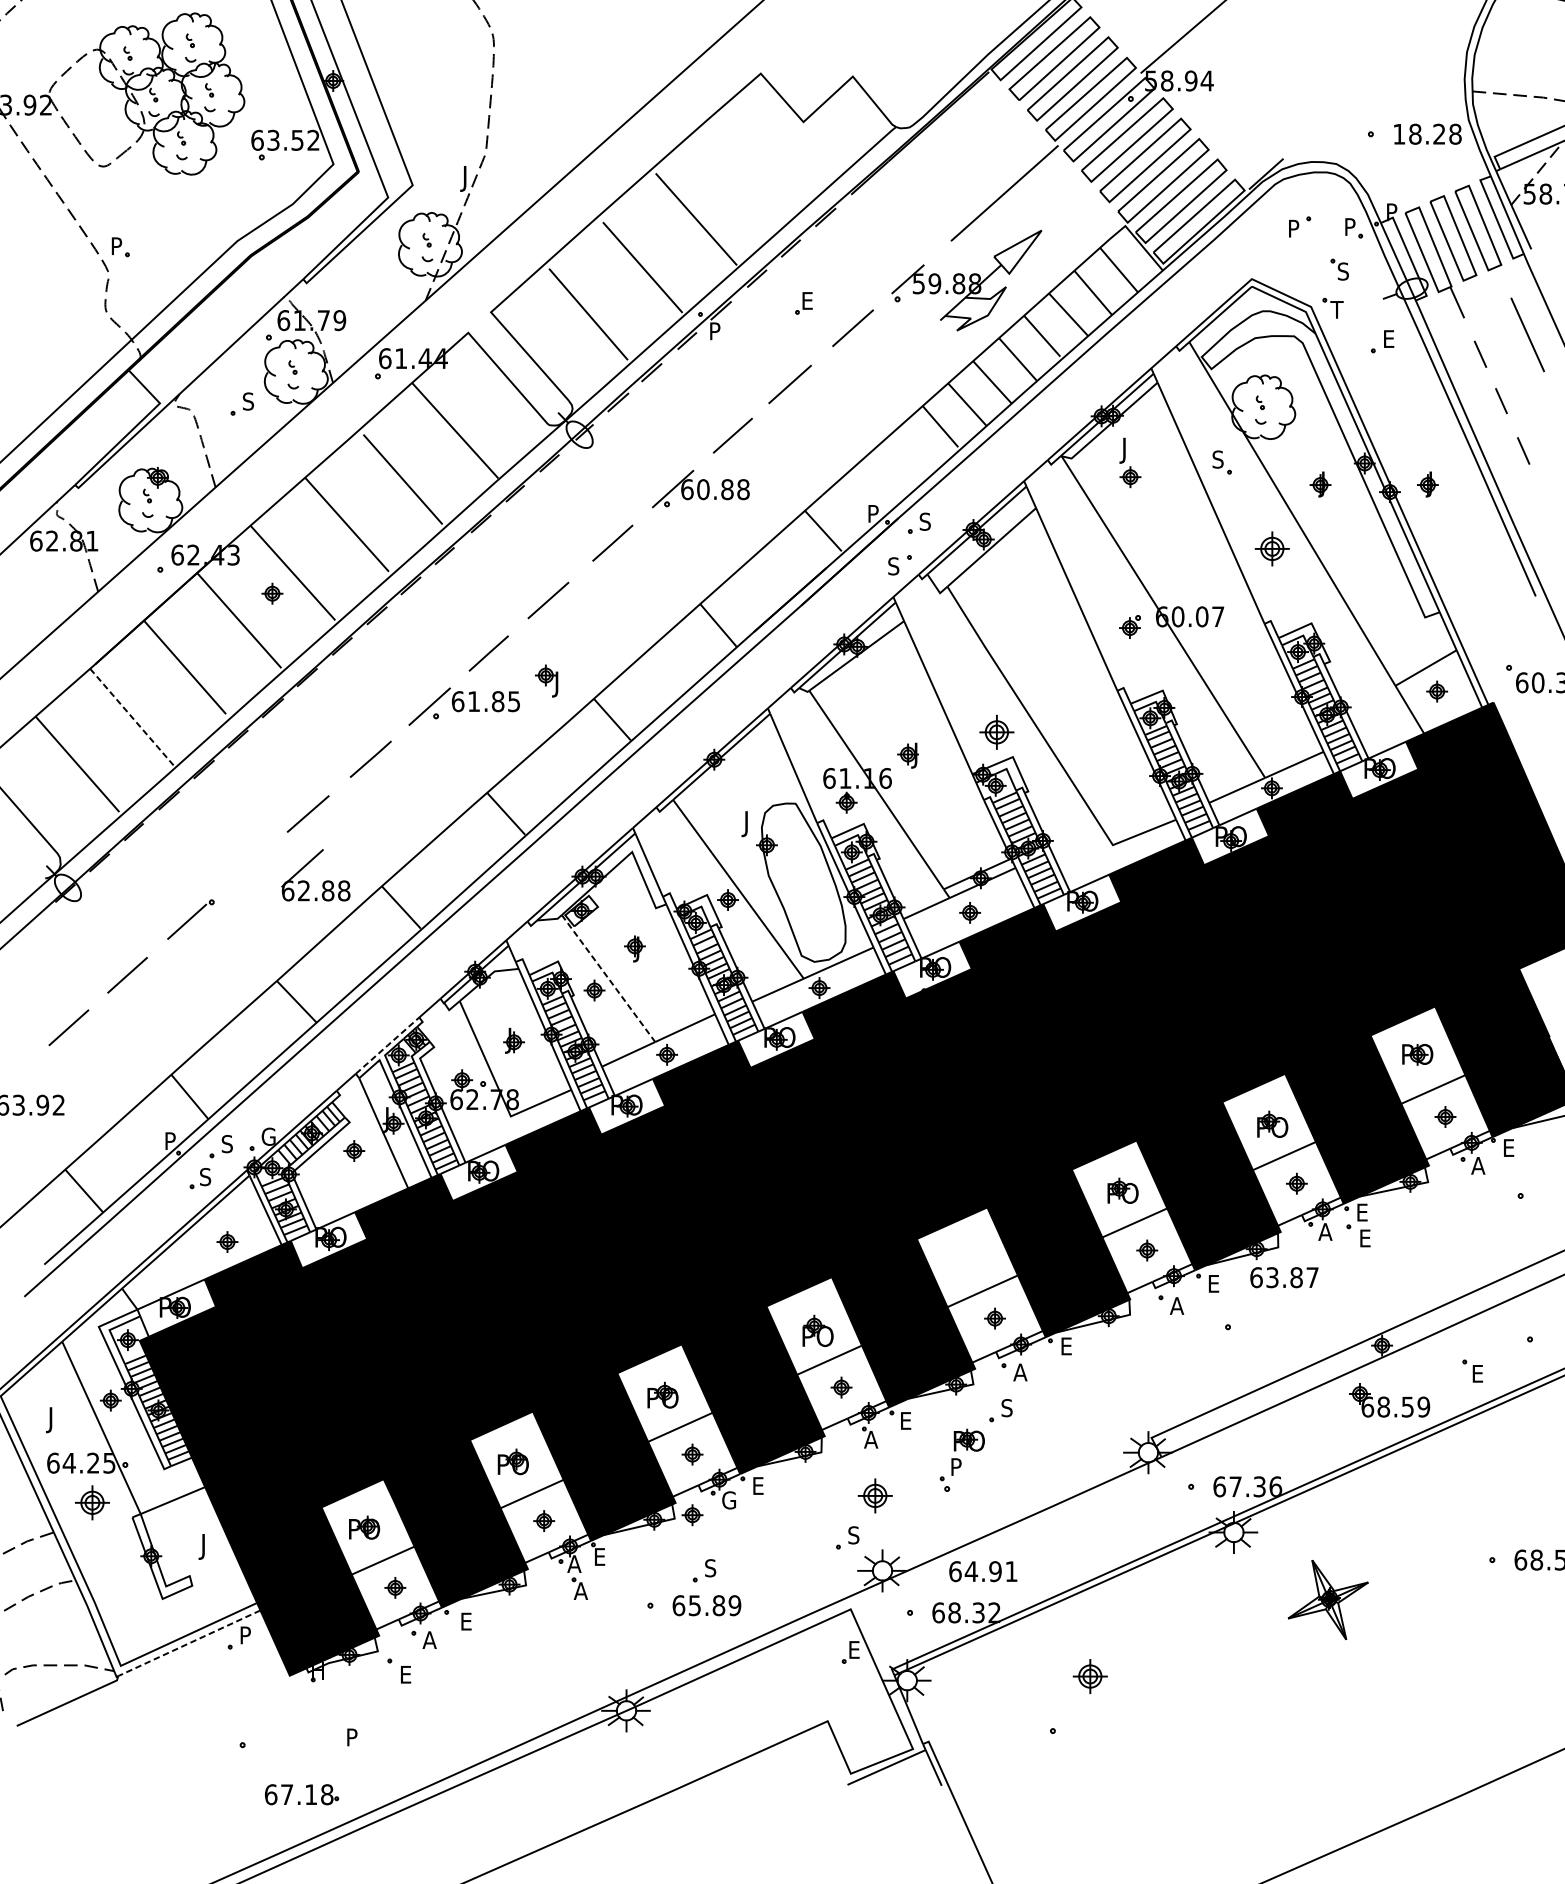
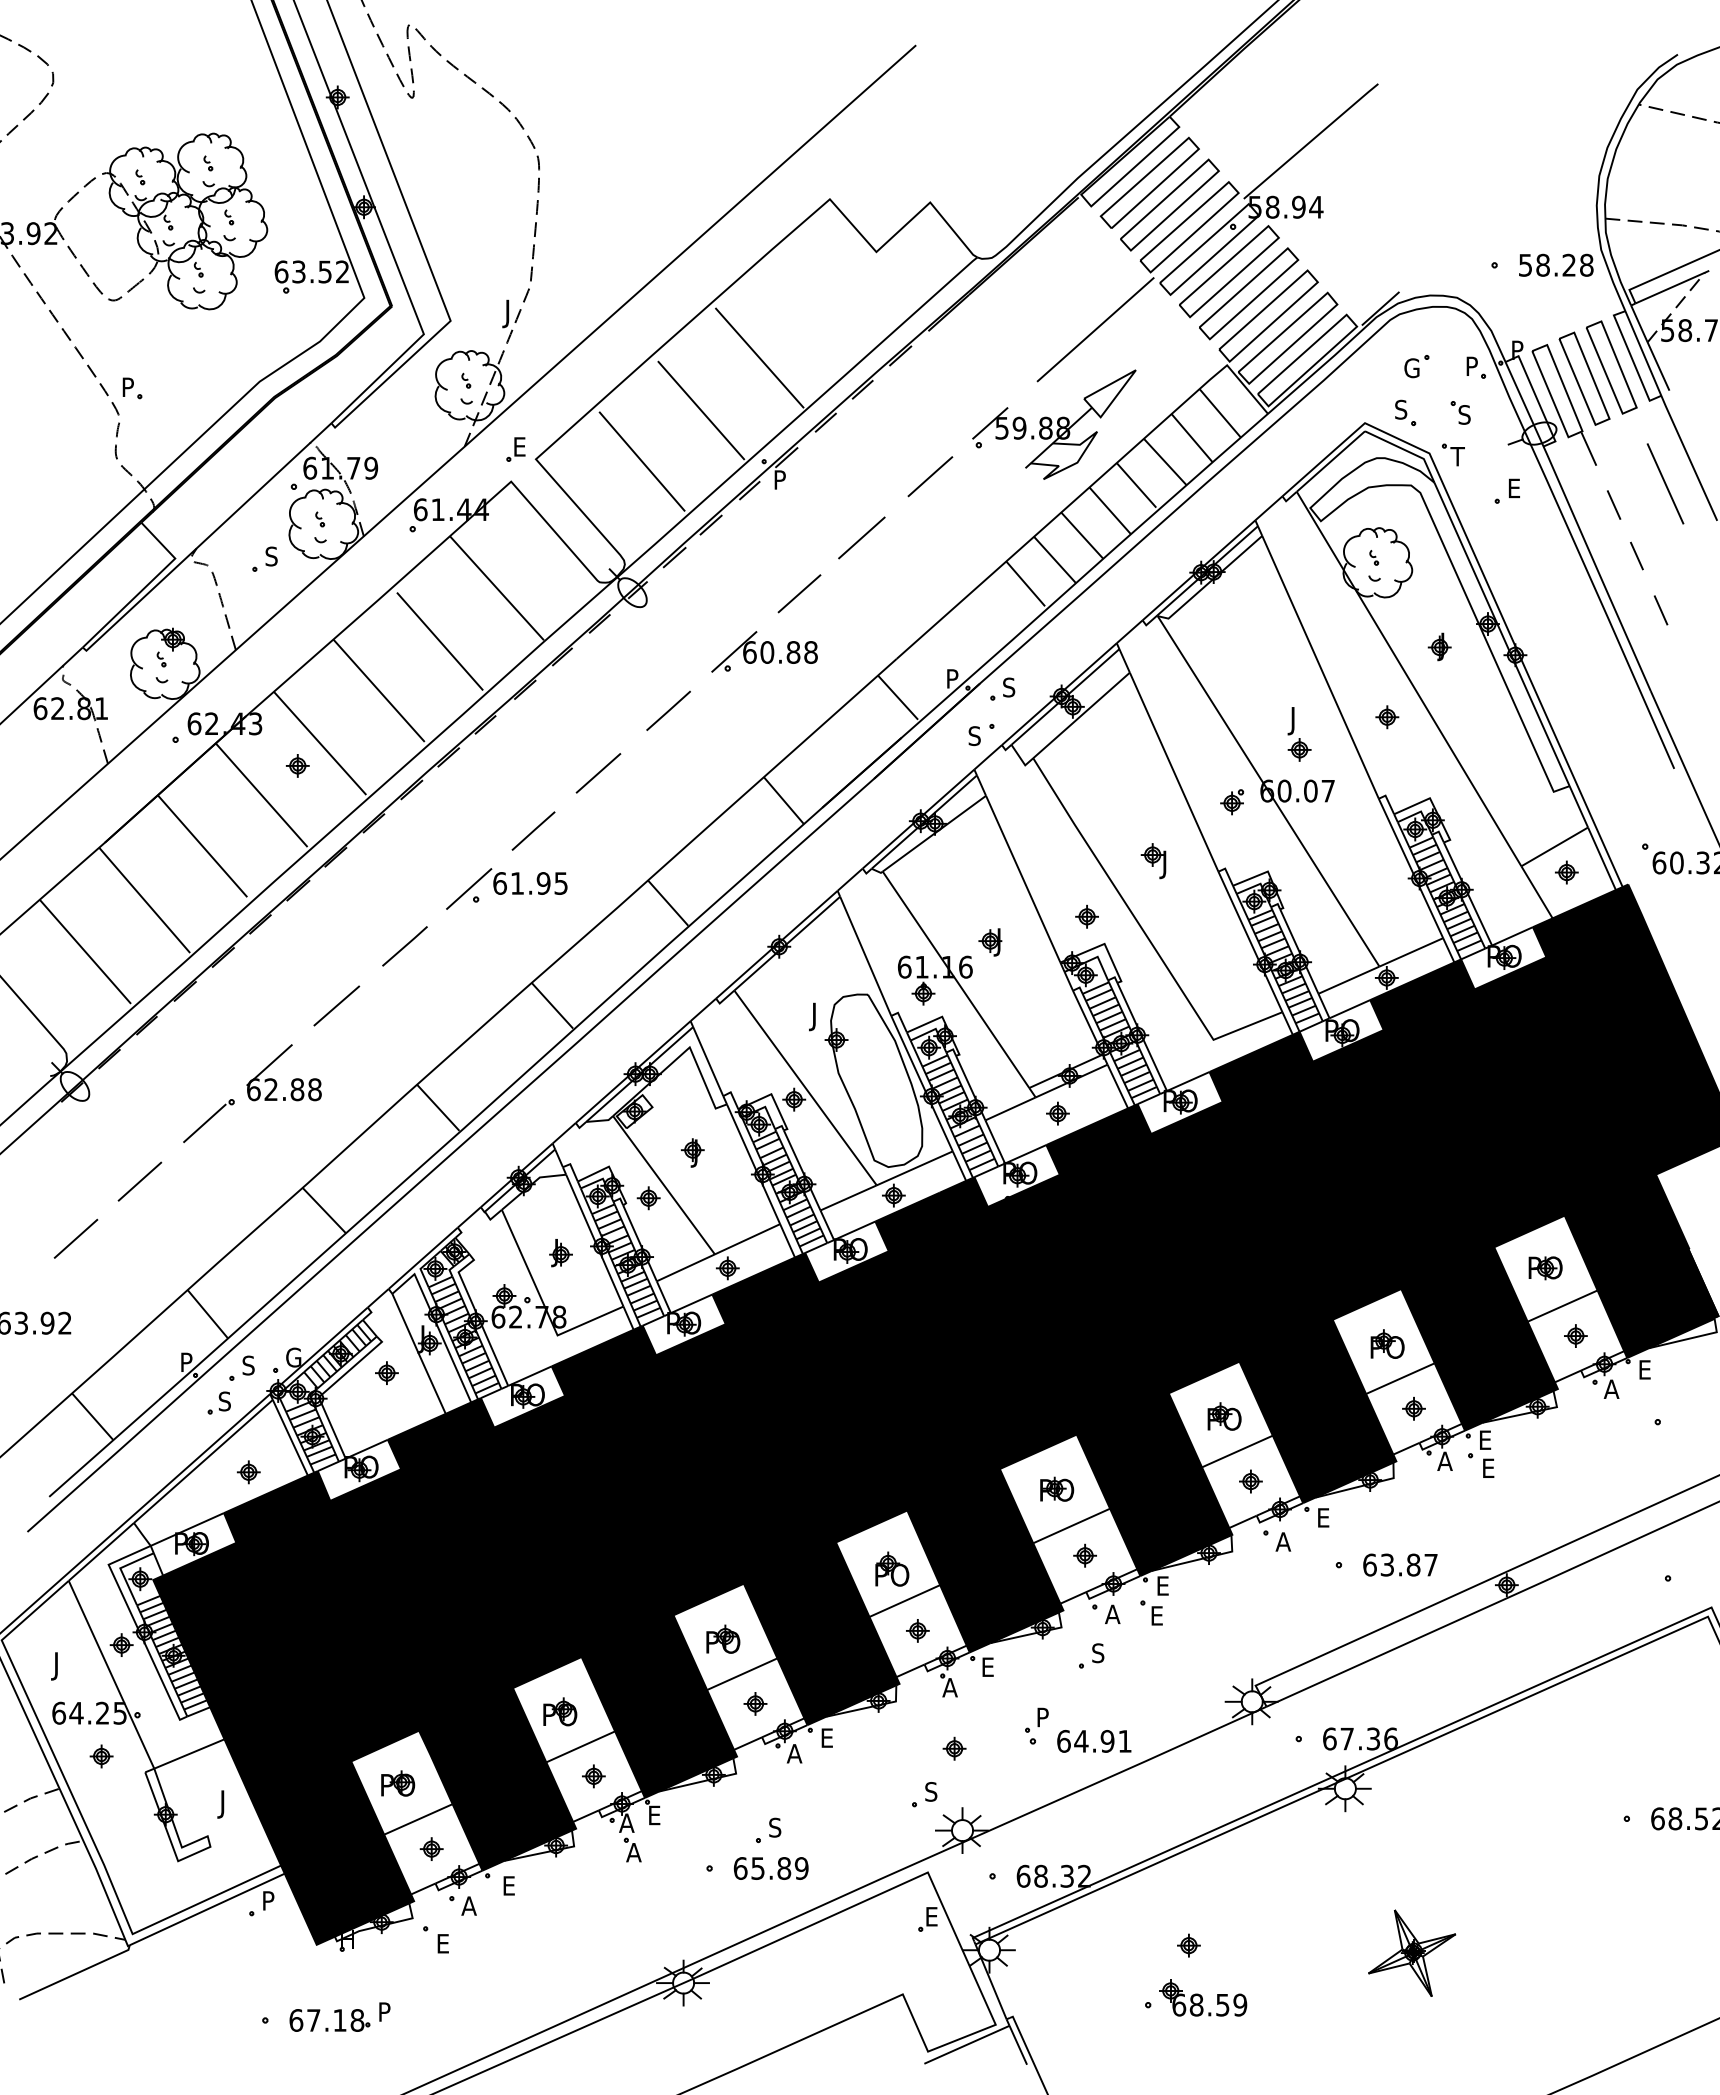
text: (1399, 134) -> (1525, 265), 18.28 -> 58.28
text: (1294, 228) -> (1411, 368), P -> G
part: (803, 303) -> (515, 449), moved
part: (1222, 462) -> (1405, 412), moved
part: (1130, 463) -> (1299, 734), moved
part: (1427, 484) -> (1556, 646), removed
part: (1272, 549) -> (1387, 717), size x0.62
part: (546, 681) -> (1153, 861), moved
text: (497, 701) -> (543, 883), 61.85 -> 61.95
line: (132, 718) -> (145, 901), dashed -> solid
part: (996, 731) -> (1086, 916), size x0.62
part: (307, 882) -> (275, 1080), moved
line: (608, 977) -> (663, 1184), dashed -> solid
line: (387, 1045) -> (423, 1258), dashed -> solid
text: (1284, 1277) -> (1400, 1564), moved
part: (1472, 1370) -> (1151, 1612), moved
part: (1390, 1400) -> (1203, 1997), moved
part: (969, 1439) -> (1057, 1488), moved
part: (875, 1495) -> (954, 1748), size x0.62
text: (728, 1500) -> (794, 1753), G -> A
part: (92, 1502) -> (101, 1756), size x0.62
part: (692, 1514) -> (755, 1769), removed
text: (983, 1571) -> (1094, 1741), moved
part: (1328, 1599) -> (1412, 1952), moved
line: (188, 1643) -> (206, 1909), dashed -> solid
part: (1089, 1676) -> (1188, 1945), size x0.62
part: (299, 1801) -> (327, 2027), moved

